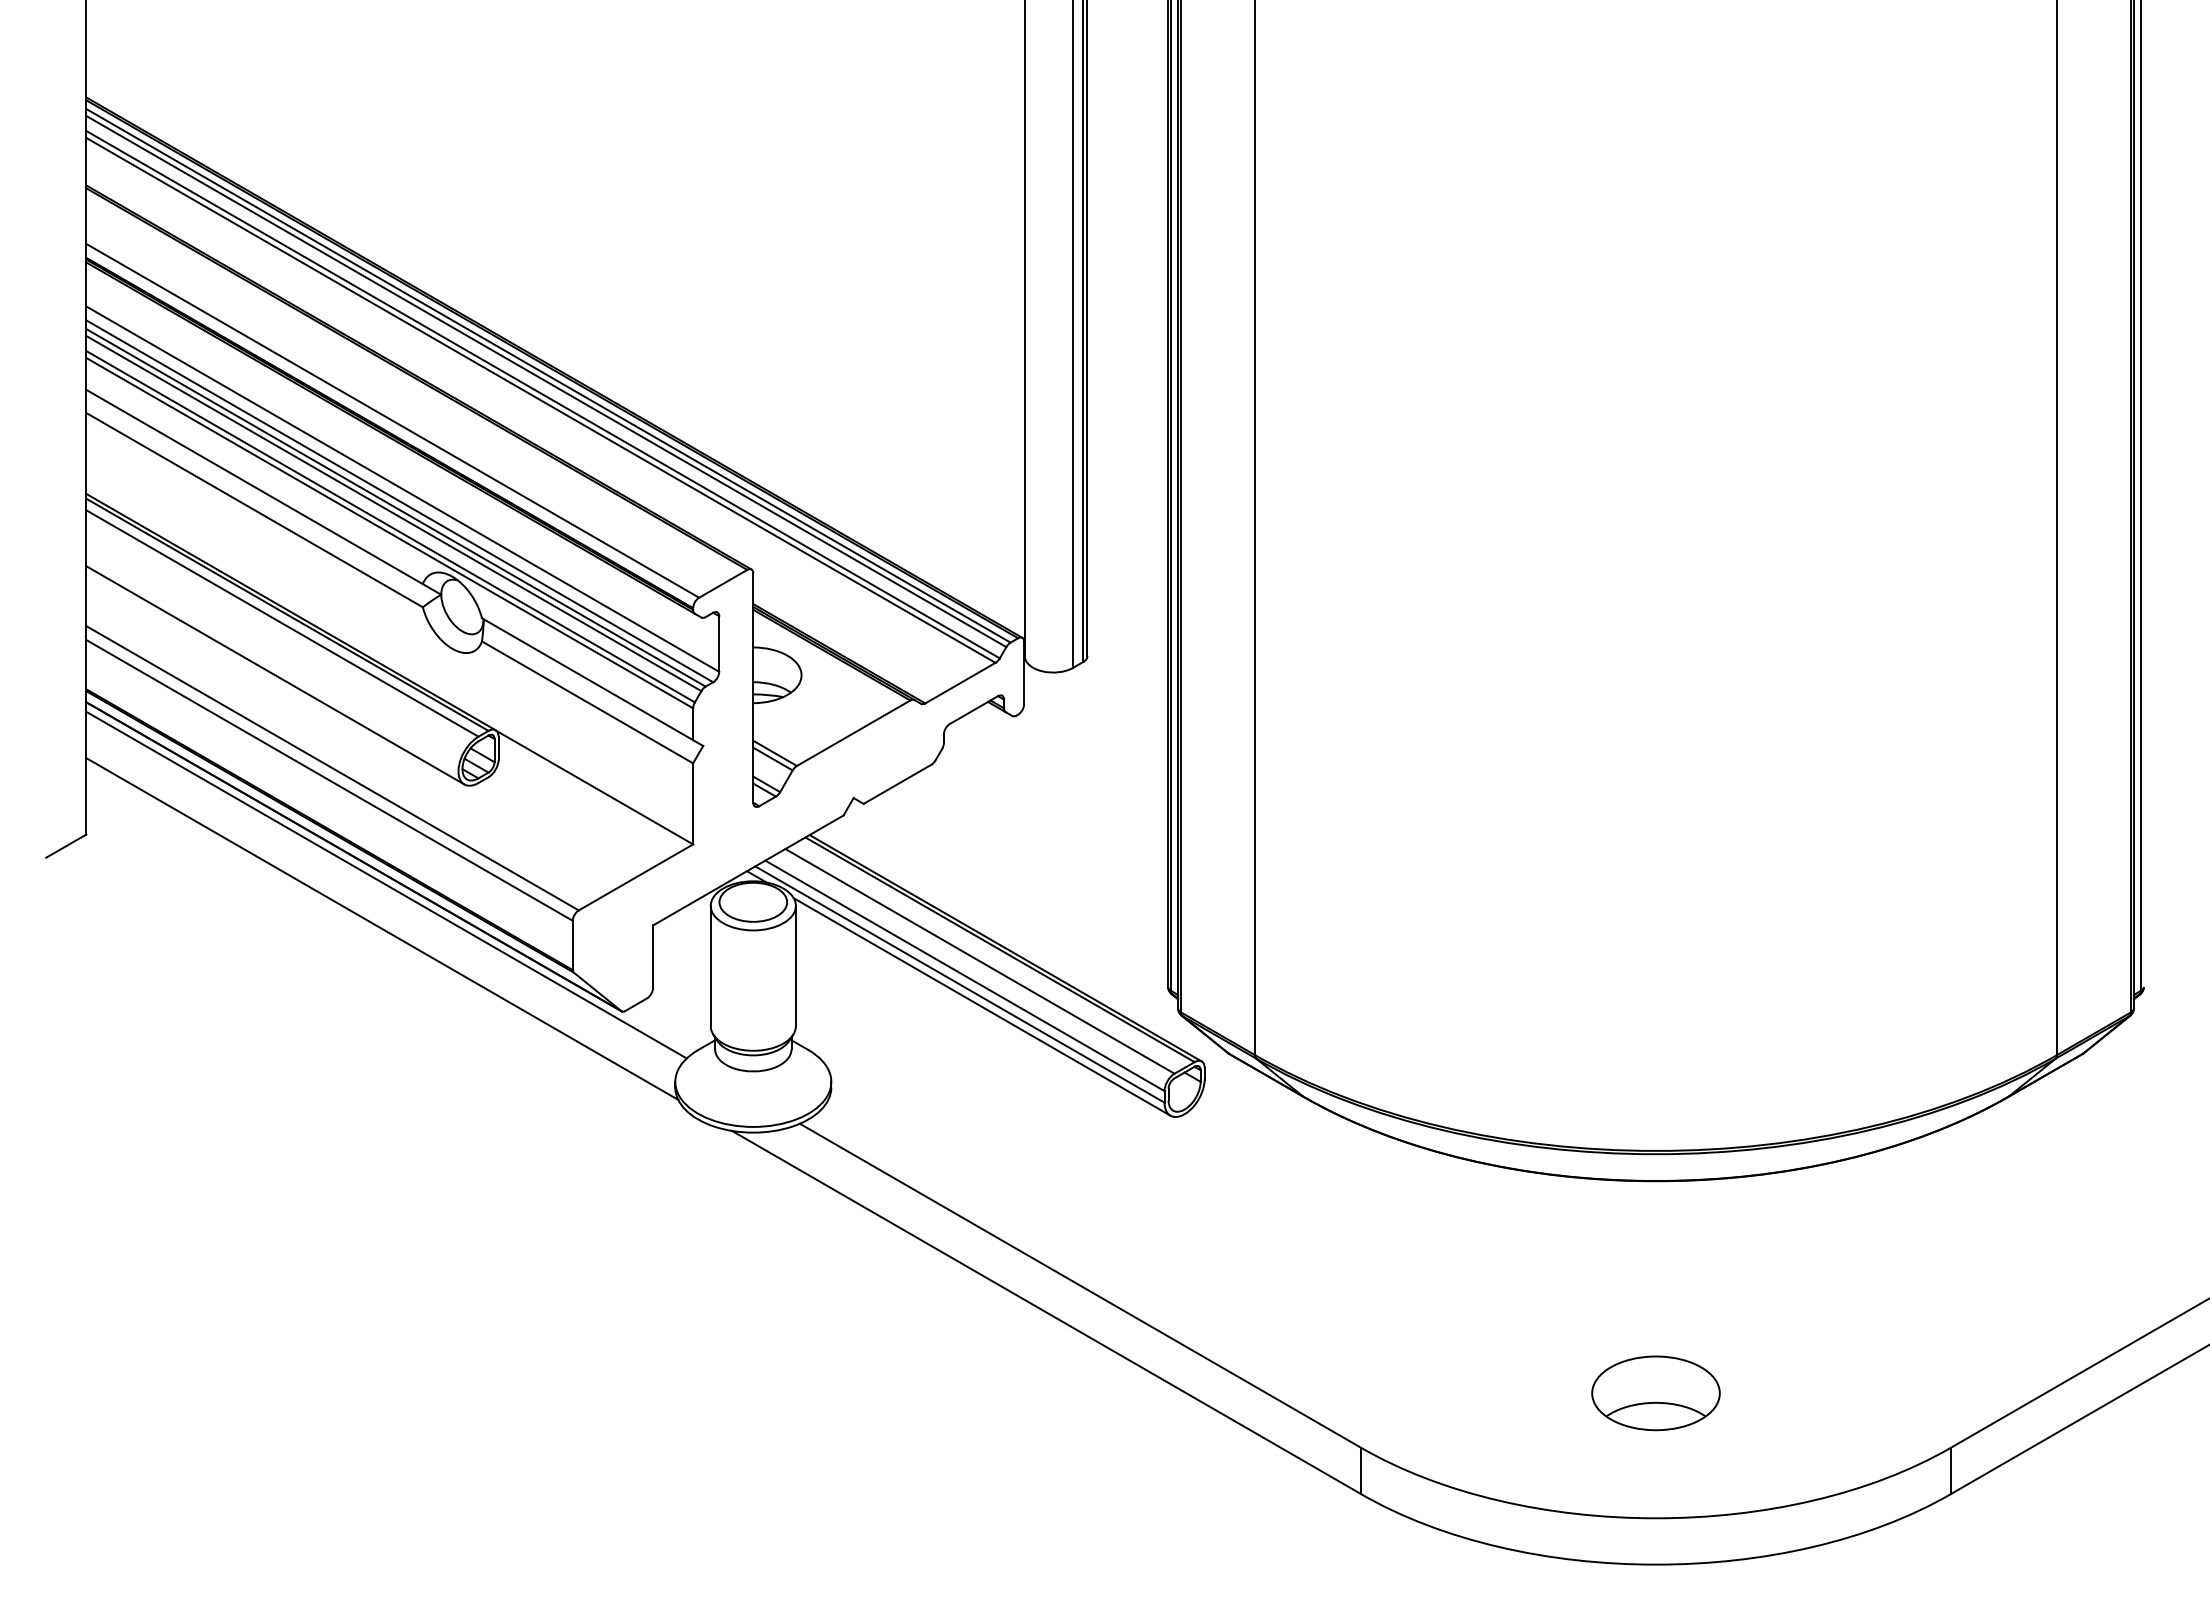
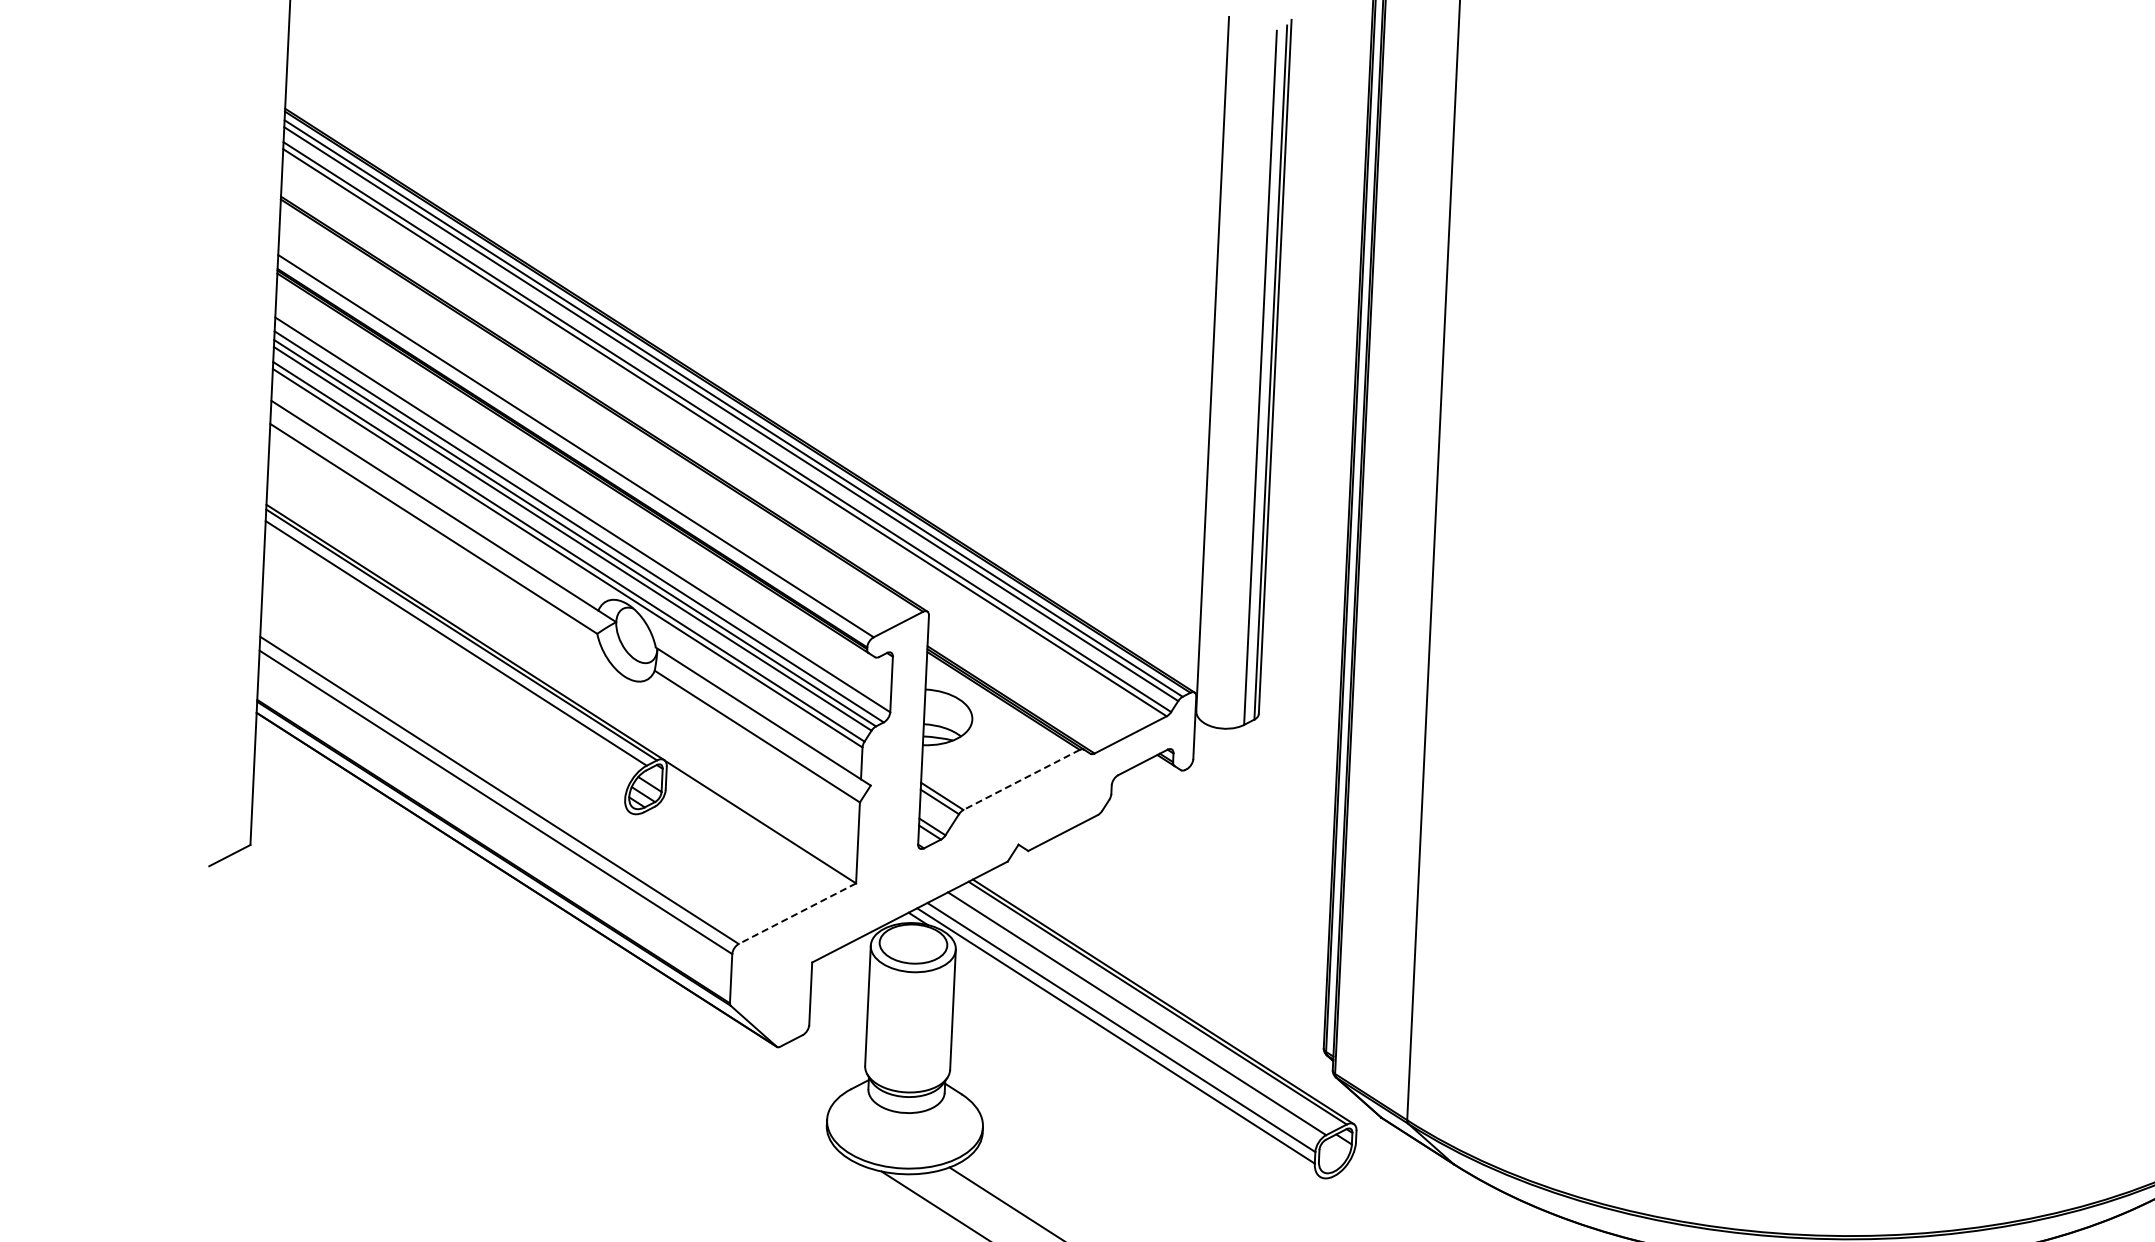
line: (275, 675) -> (446, 695), removed
line: (853, 733) -> (1021, 780), solid -> dashed
line: (635, 877) -> (796, 913), solid -> dashed
line: (386, 884) -> (547, 909), removed
line: (382, 928) -> (541, 952), removed
line: (981, 1006) -> (1136, 1058), removed

